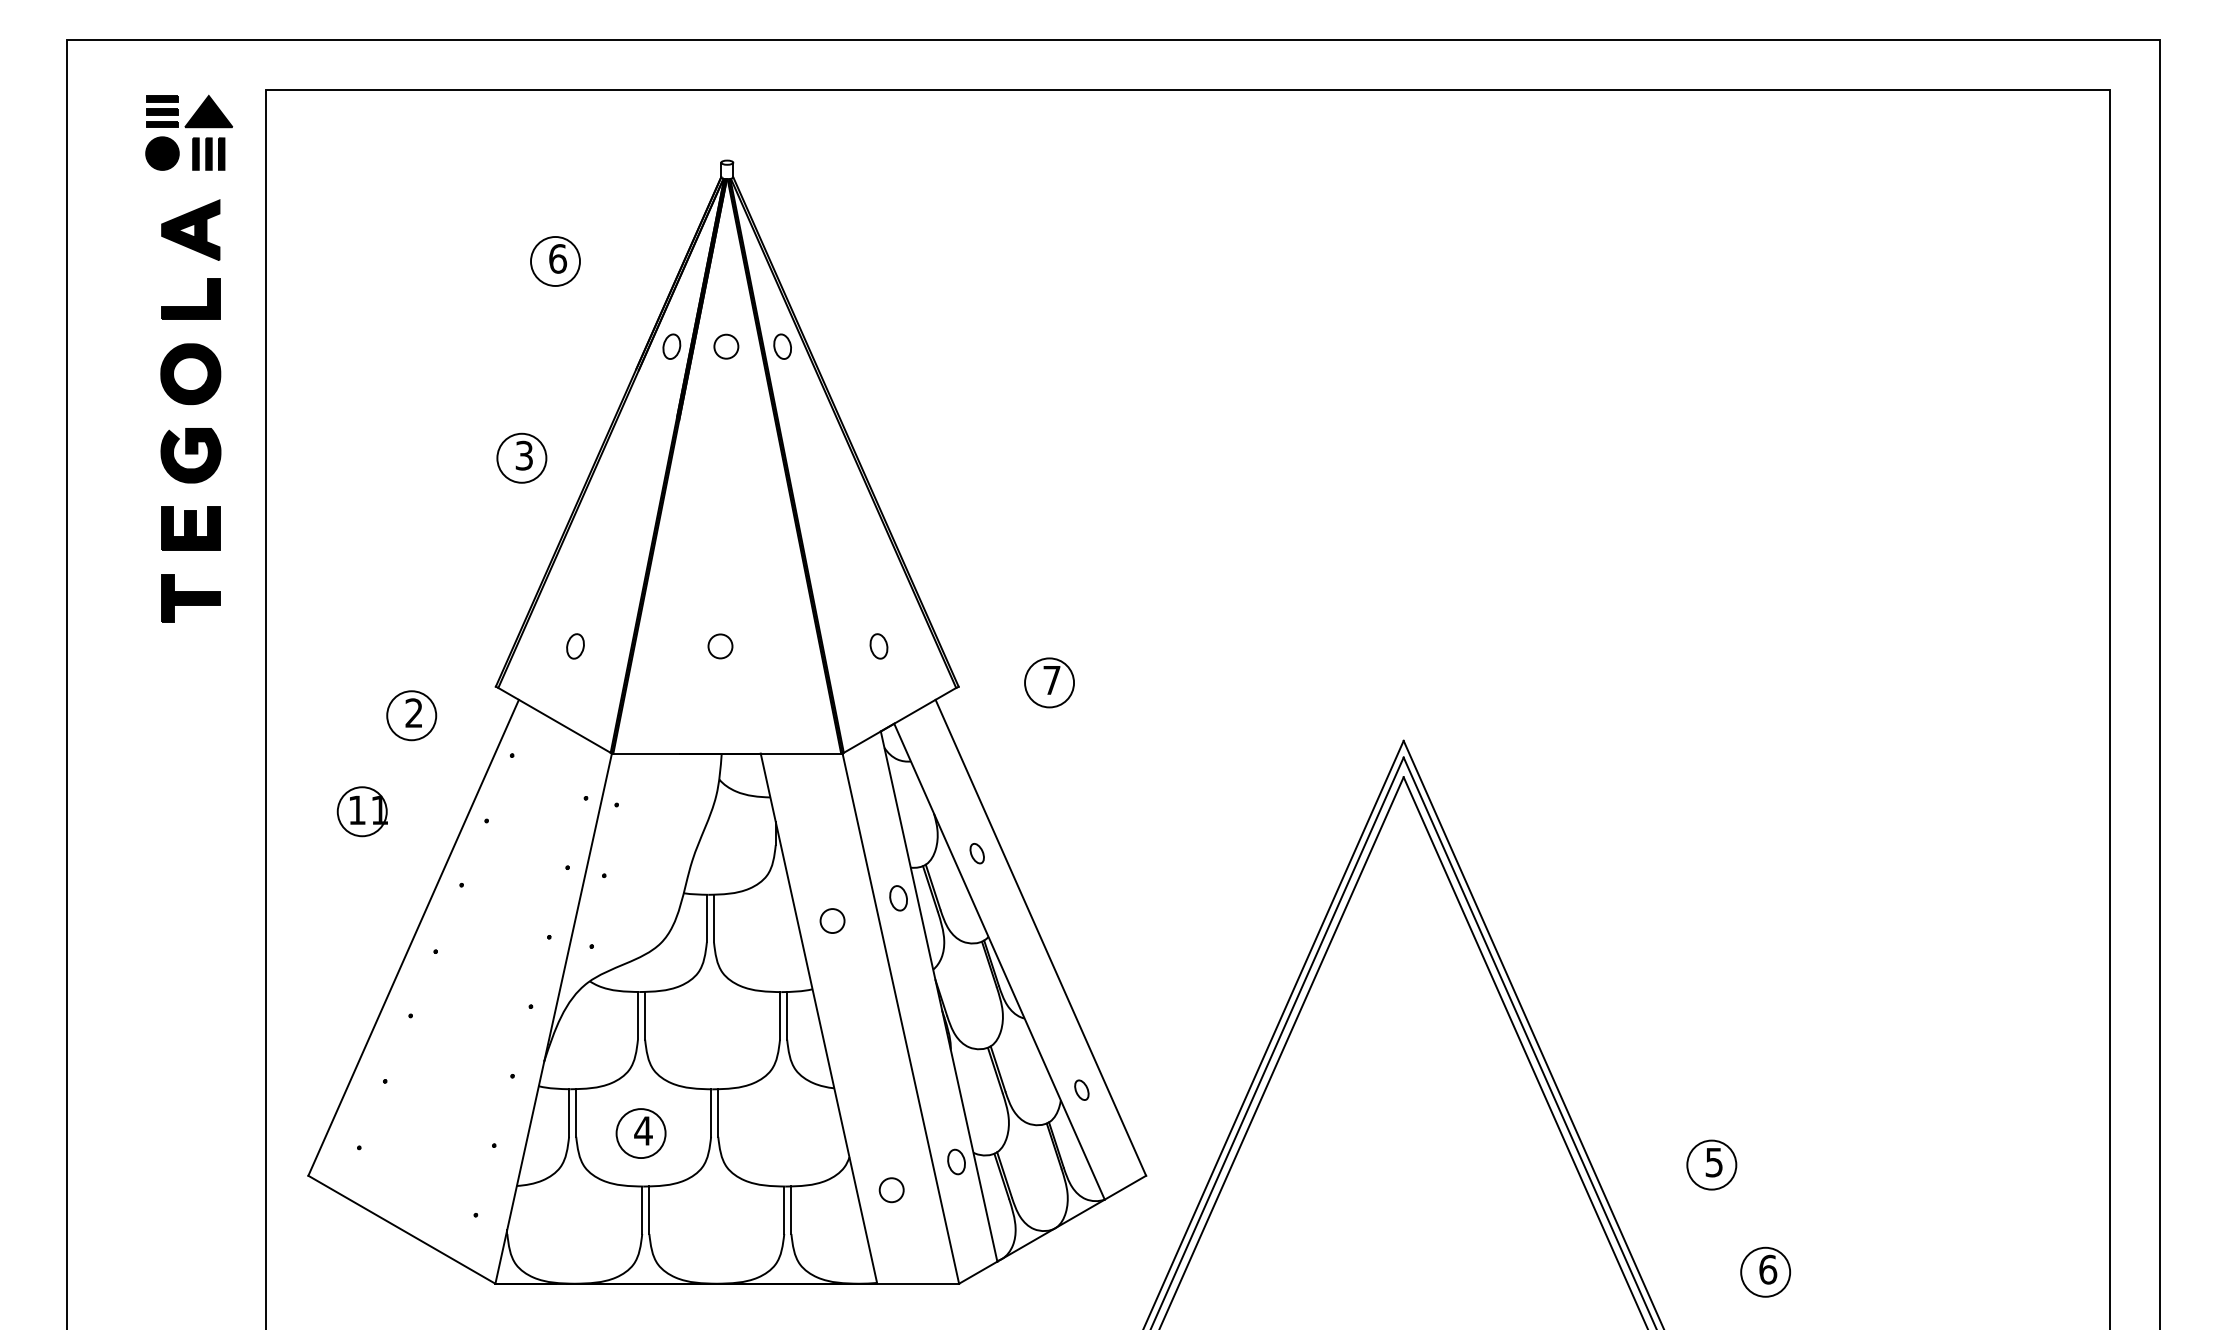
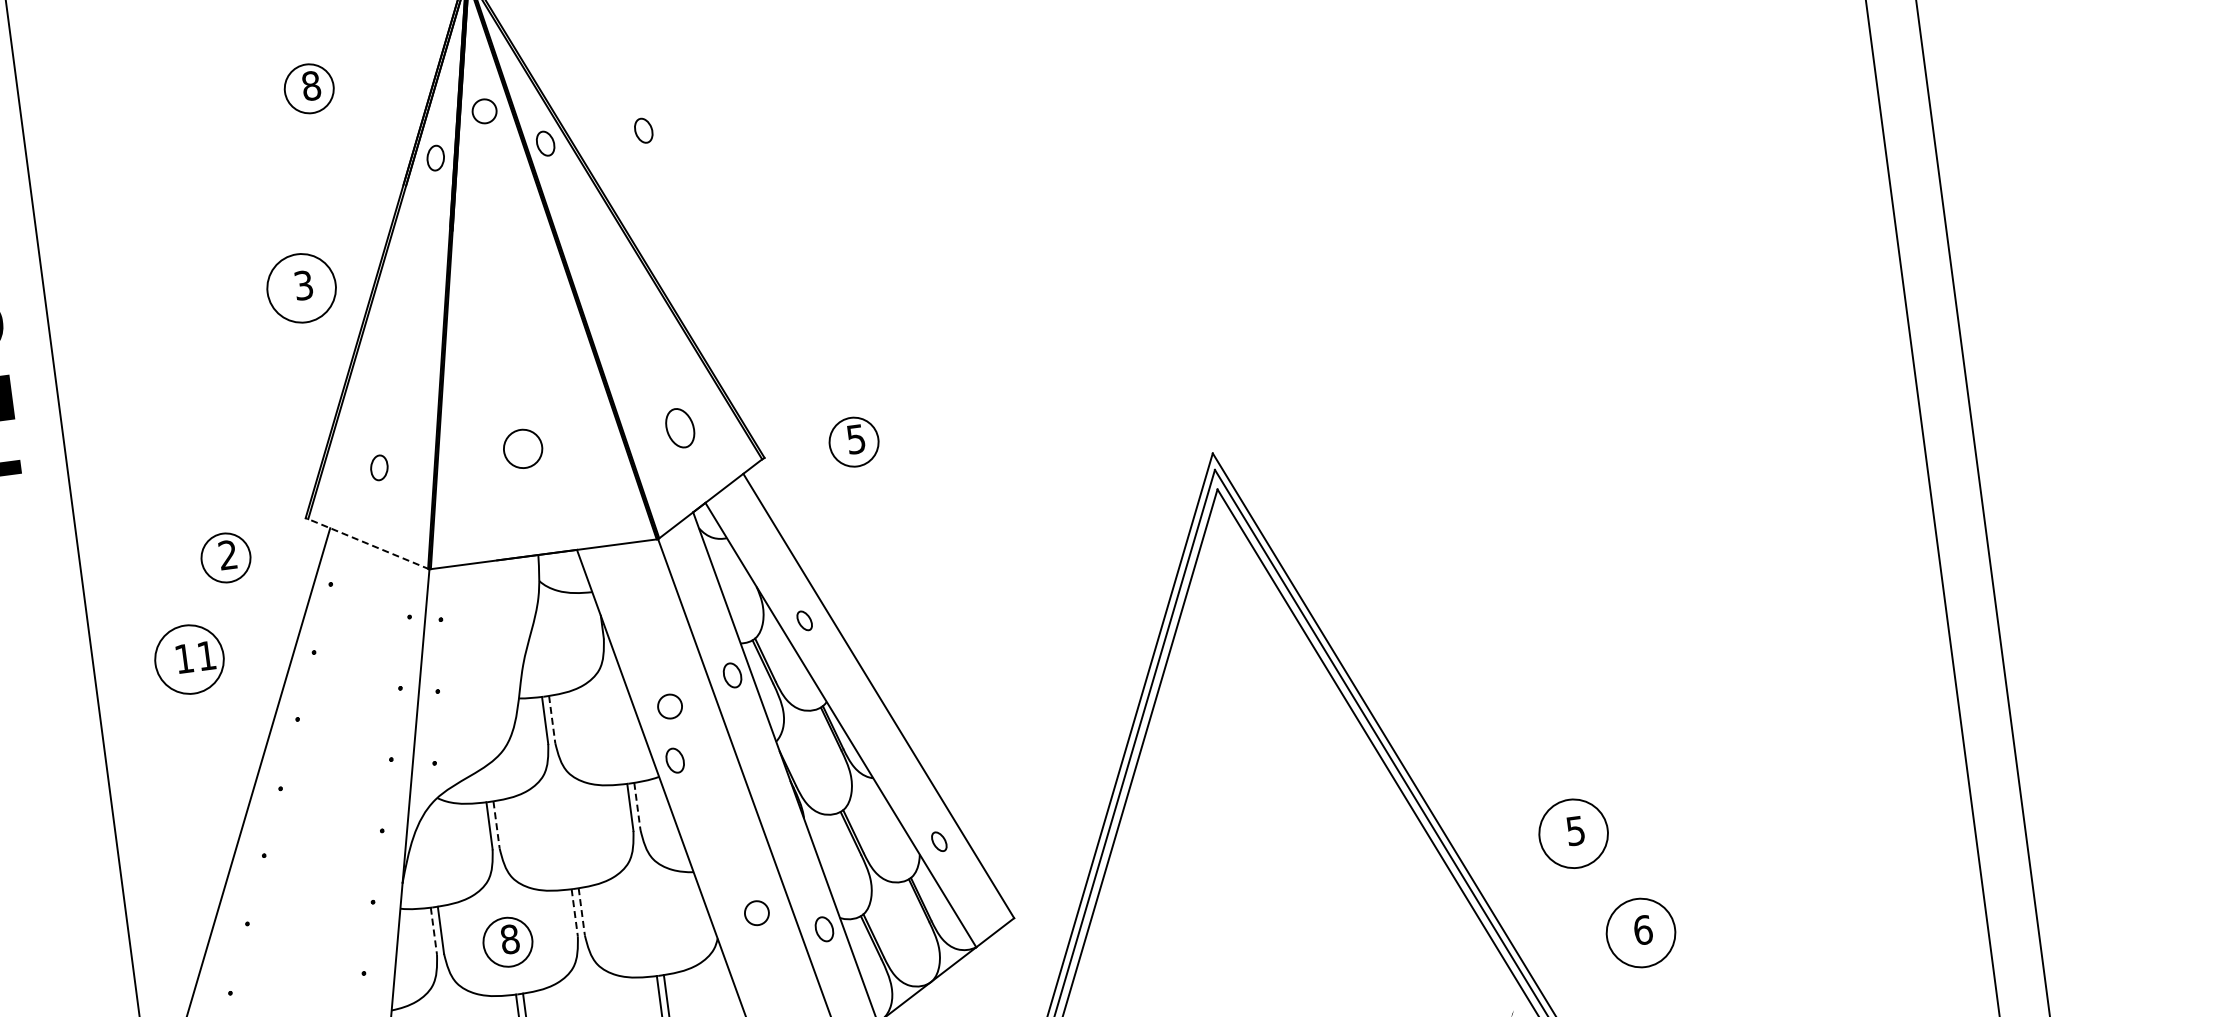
text: (558, 258) -> (311, 85), 6 -> 8
circle: (726, 346) -> (484, 111), moved
part: (881, 346) -> (643, 130), added
circle: (521, 457) -> (301, 287), size x1.4
circle: (720, 646) -> (523, 449), size x1.6
part: (878, 646) -> (679, 428), size x1.6
text: (1051, 680) -> (855, 439), 7 -> 5
line: (553, 720) -> (367, 544), solid -> dashed
circle: (361, 811) -> (188, 659), size x1.4
line: (713, 918) -> (551, 719), solid -> dashed
part: (830, 975) -> (675, 760), added
line: (645, 1015) -> (496, 824), solid -> dashed
line: (787, 1015) -> (637, 806), solid -> dashed
line: (569, 1113) -> (434, 931), solid -> dashed
line: (711, 1113) -> (575, 913), solid -> dashed
line: (718, 1113) -> (582, 912), solid -> dashed
text: (643, 1130) -> (509, 938), 4 -> 8
circle: (1711, 1164) -> (1573, 833), size x1.4
circle: (891, 1190) -> (756, 913), moved
circle: (1765, 1271) -> (1640, 932), size x1.4

